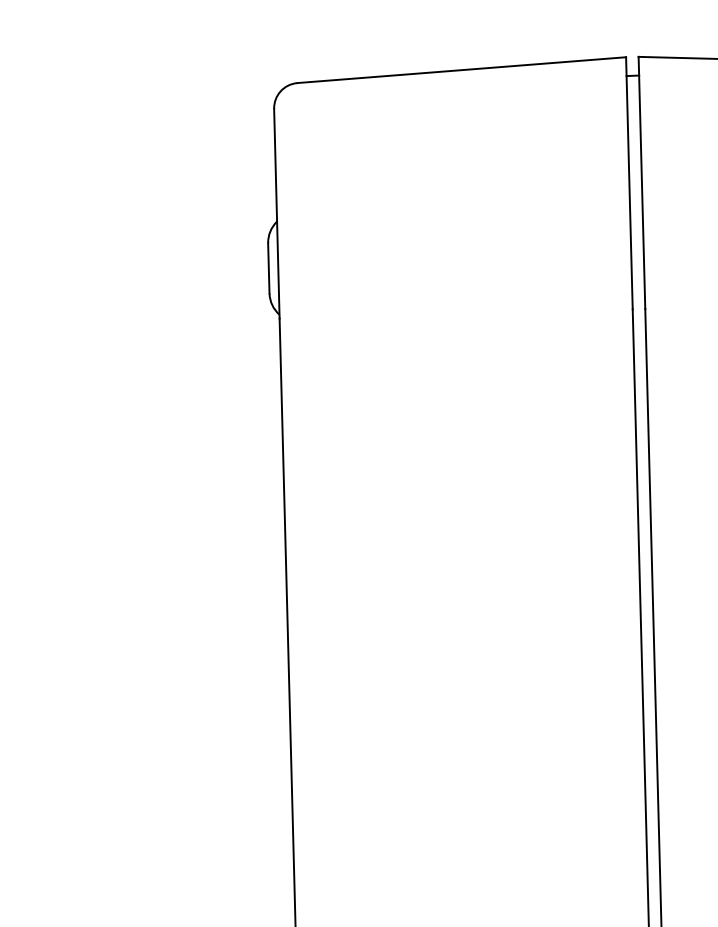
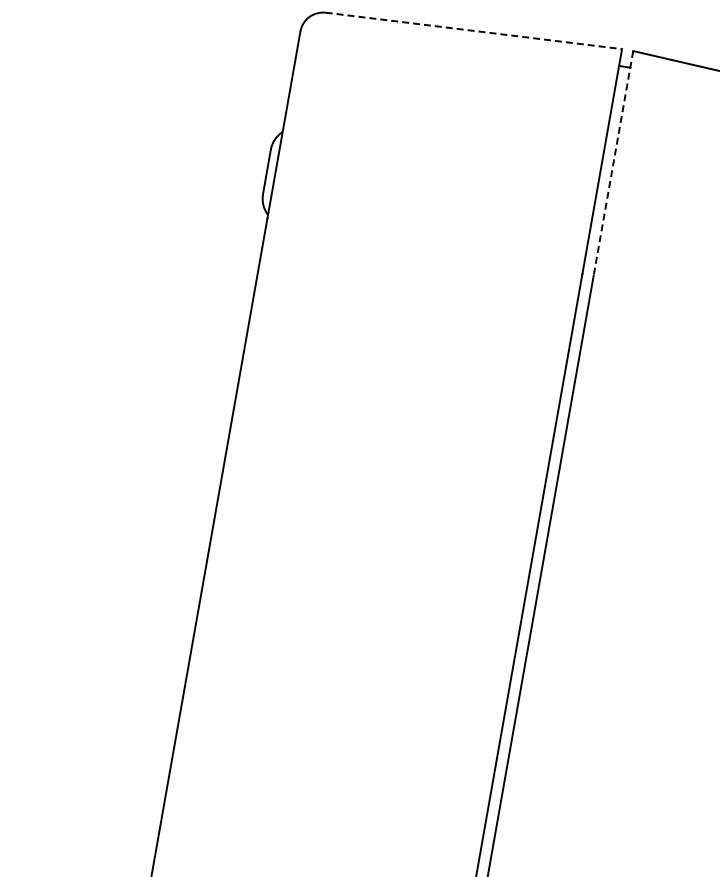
line: (462, 69) -> (474, 30), solid -> dashed
line: (642, 183) -> (613, 164), solid -> dashed

